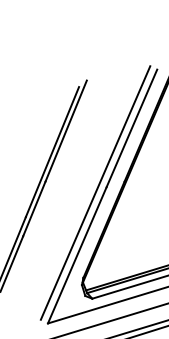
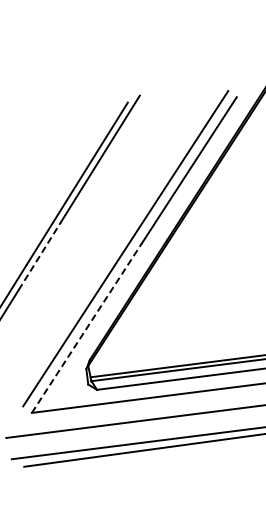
line: (34, 208) -> (40, 255), solid -> dashed
line: (77, 254) -> (87, 327), solid -> dashed

